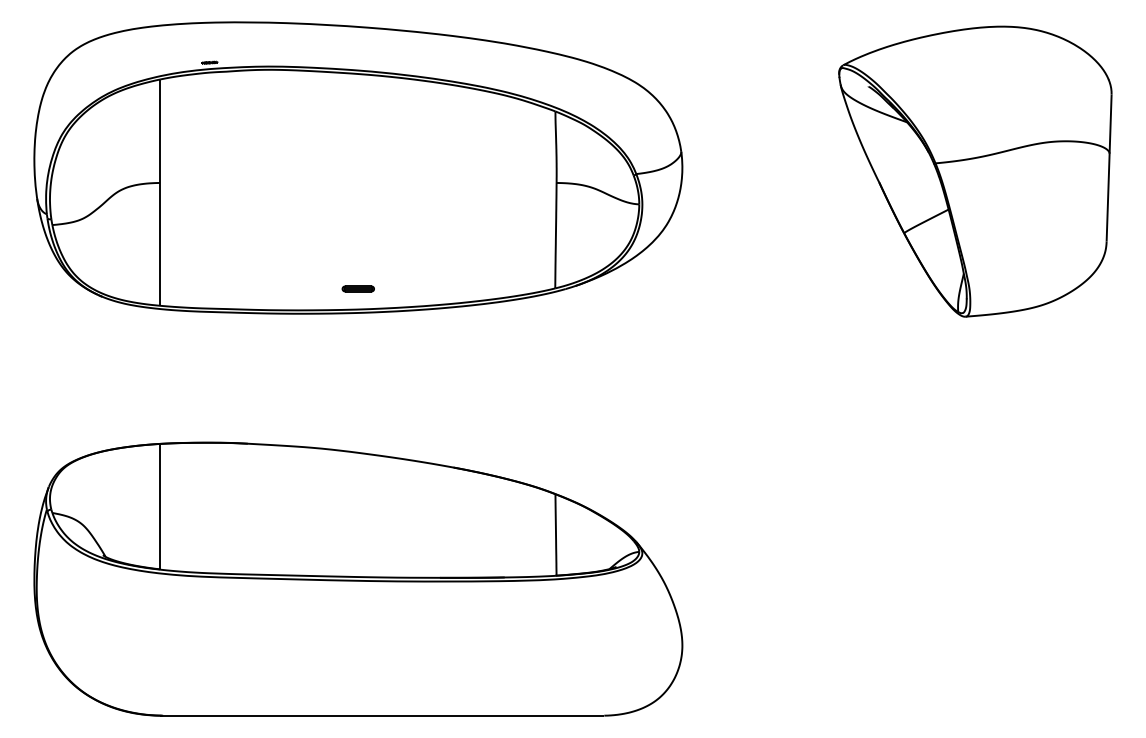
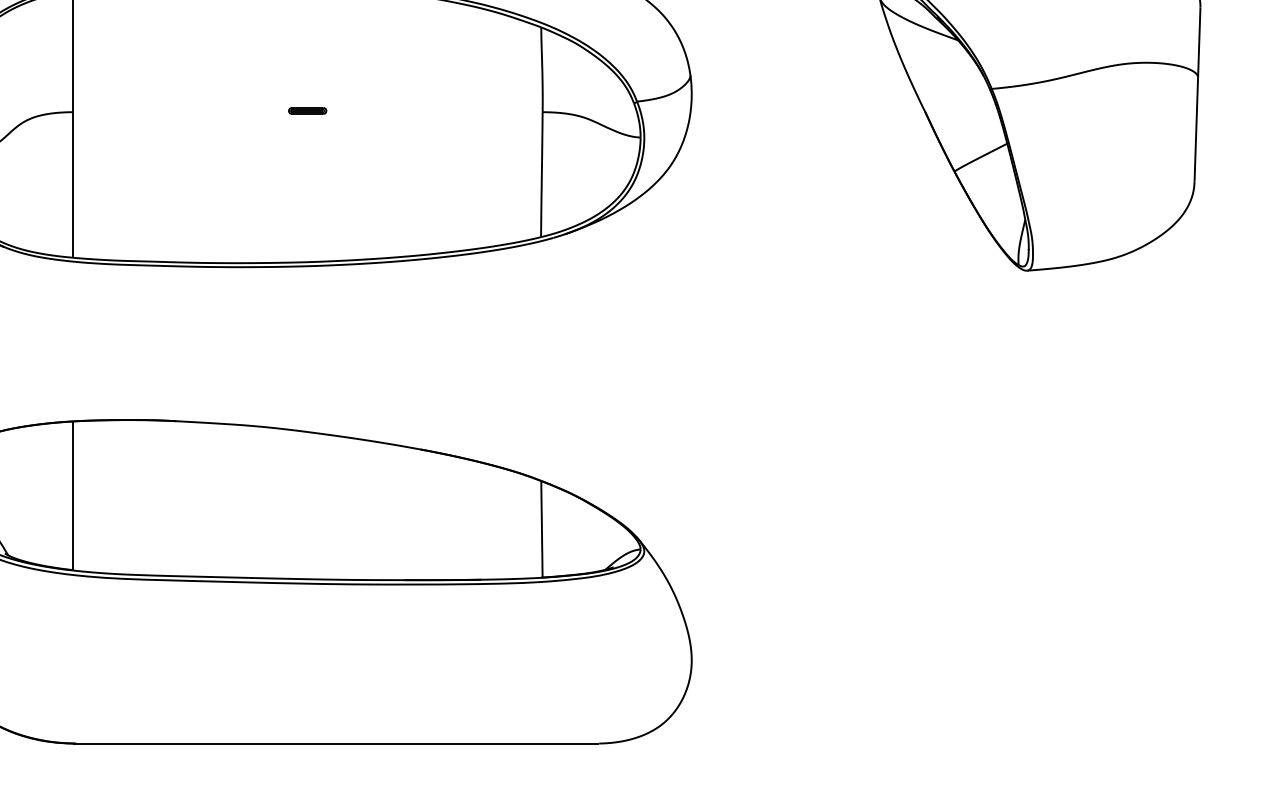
part: (357, 288) -> (306, 110), moved

